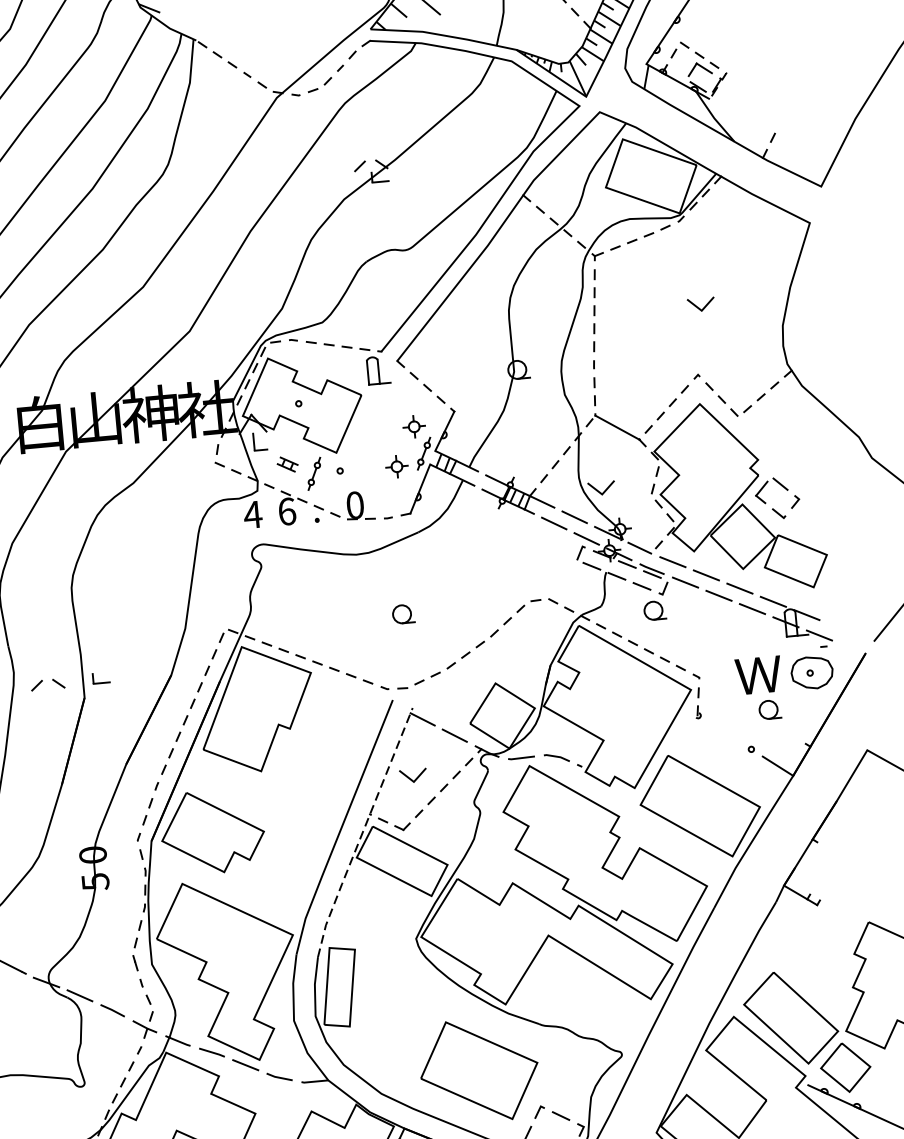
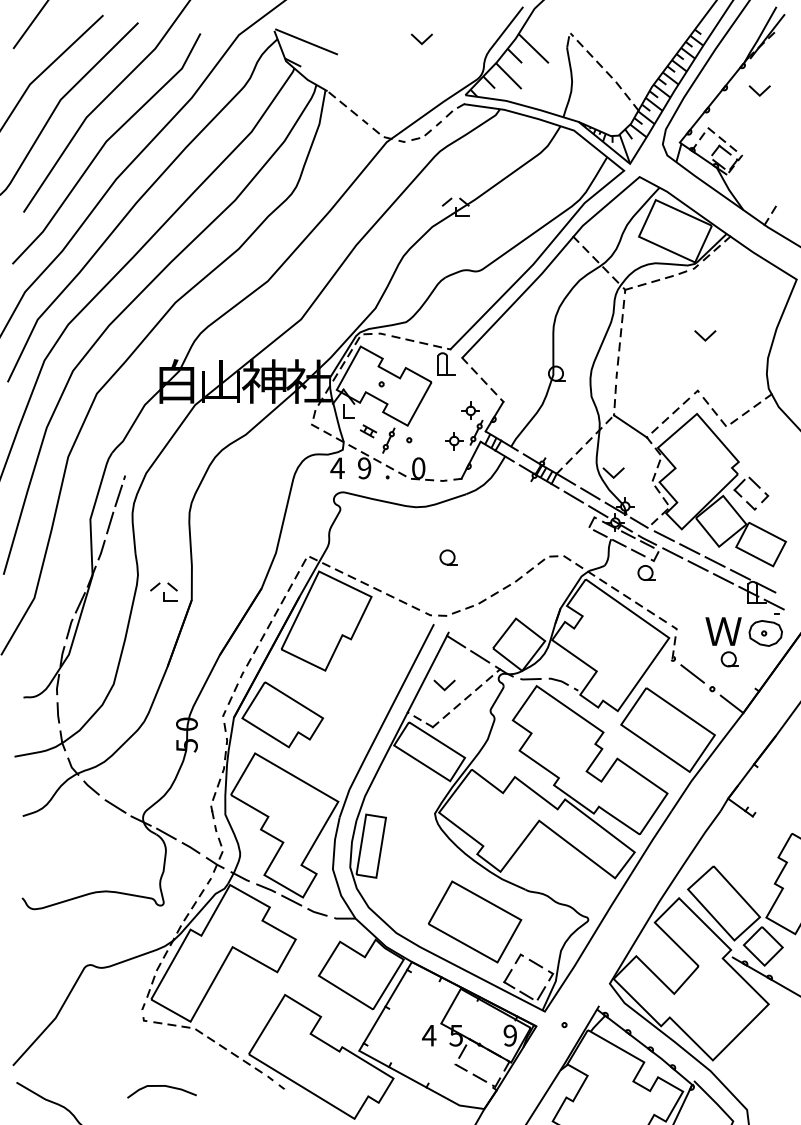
text: (286, 511) -> (364, 468), 6 -> 9
part: (101, 677) -> (170, 596), moved
line: (724, 731) -> (692, 673), added
line: (362, 832) -> (400, 726), dashed -> solid

